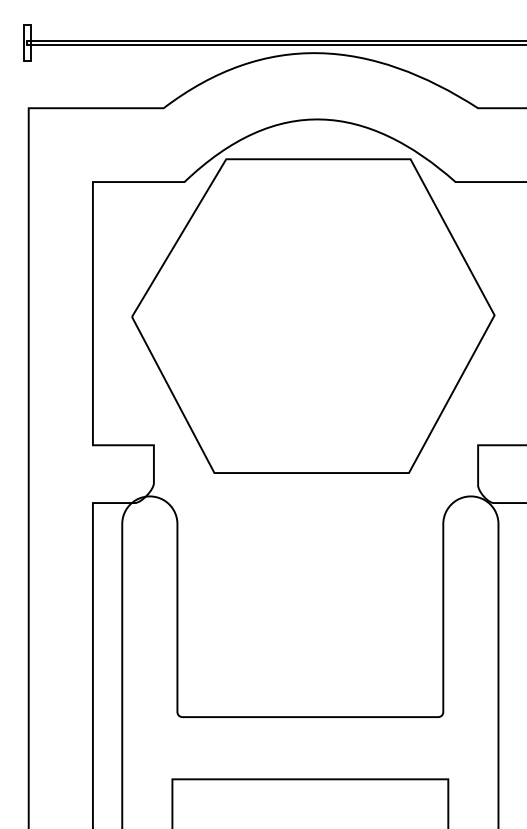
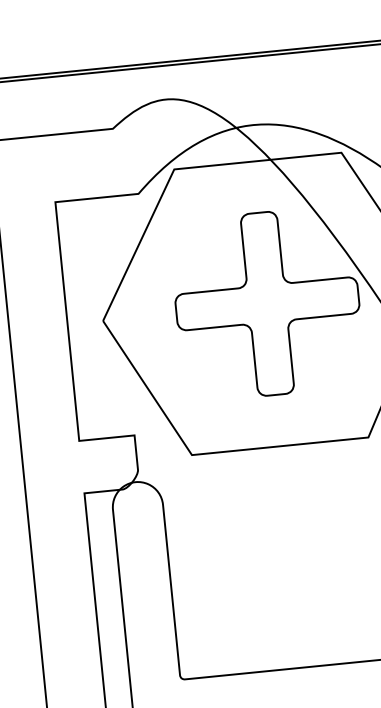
part: (313, 315) -> (267, 303), added

